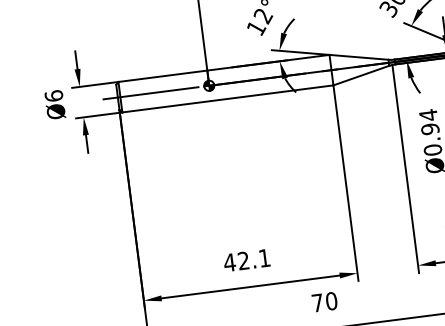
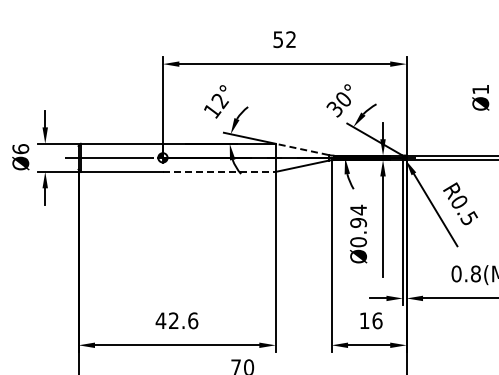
line: (358, 57) -> (301, 149), solid -> dashed
line: (272, 92) -> (219, 171), solid -> dashed
text: (264, 257) -> (193, 320), 42.1 -> 42.6

